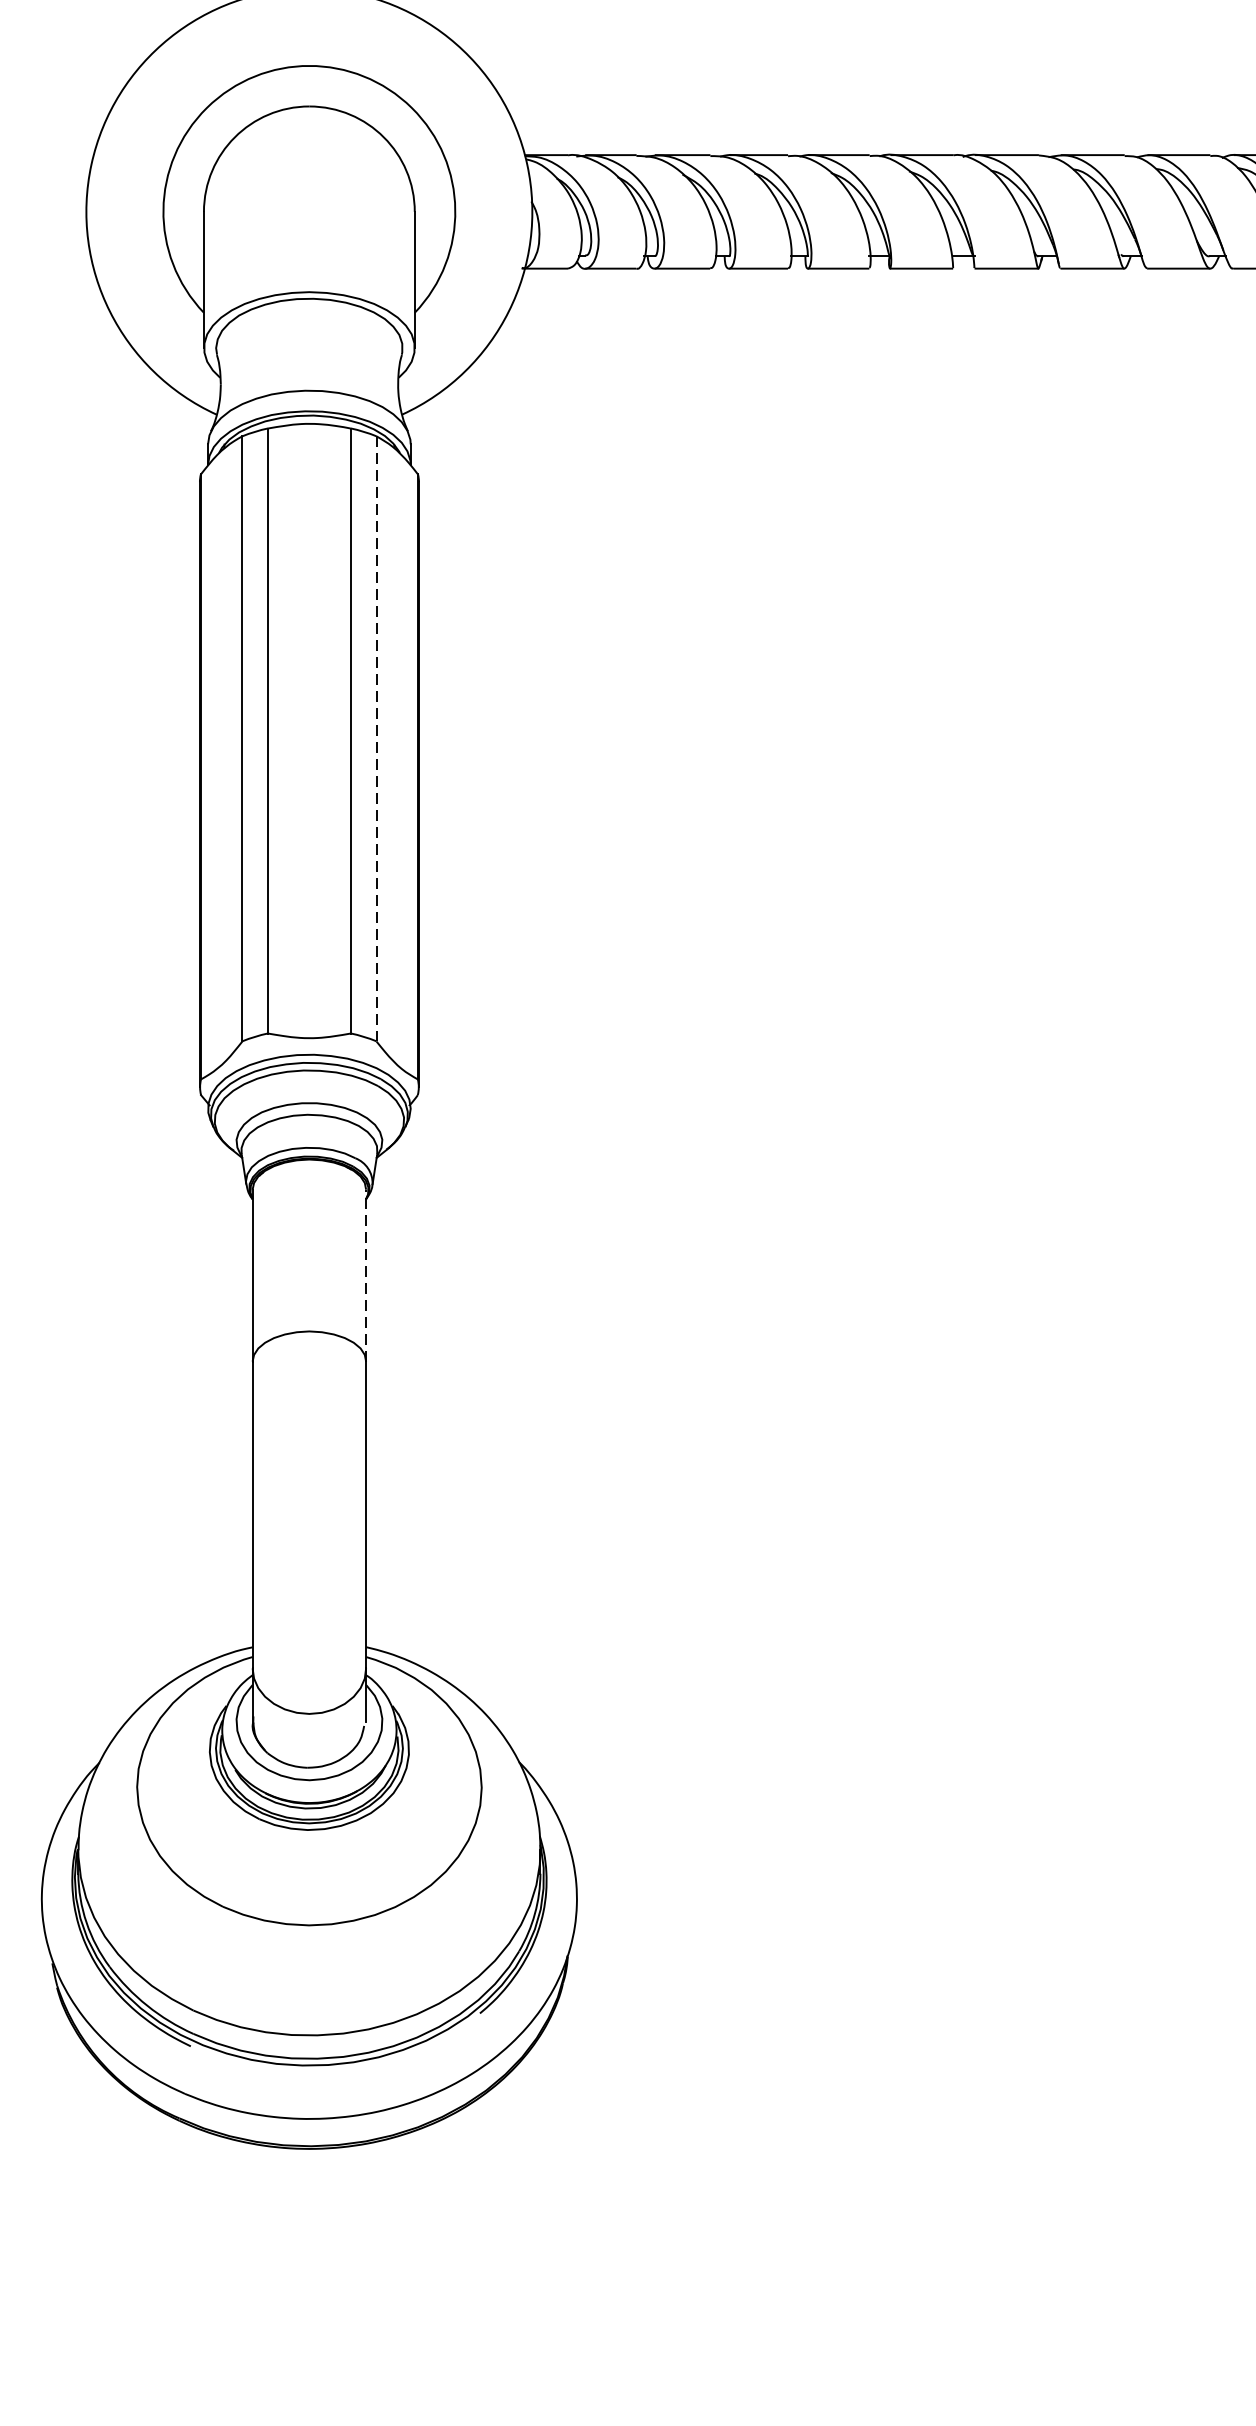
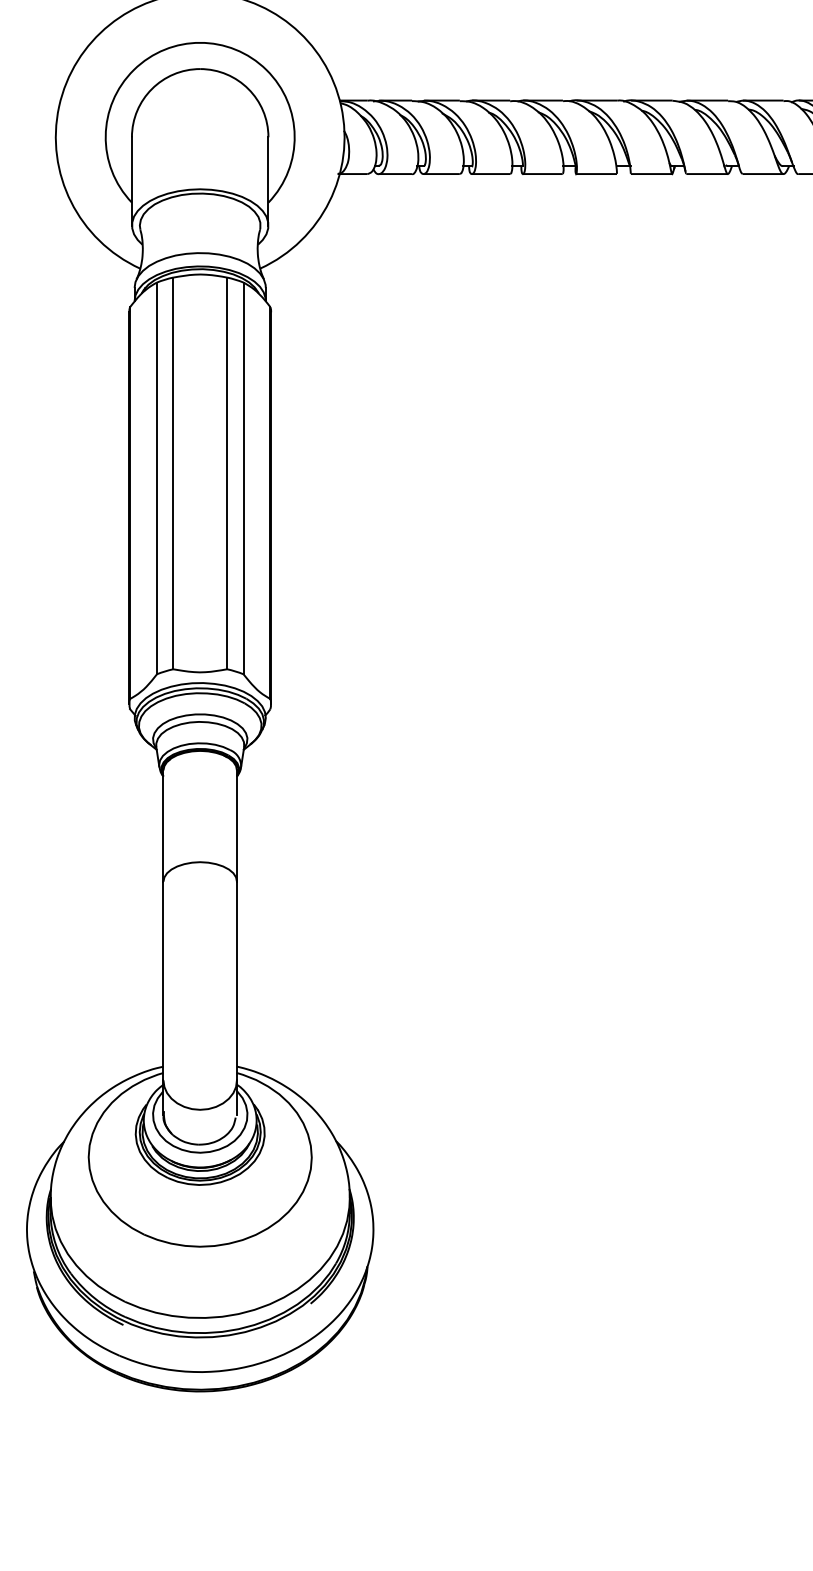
line: (376, 738) -> (243, 478), dashed -> solid
line: (365, 1276) -> (236, 826), dashed -> solid

